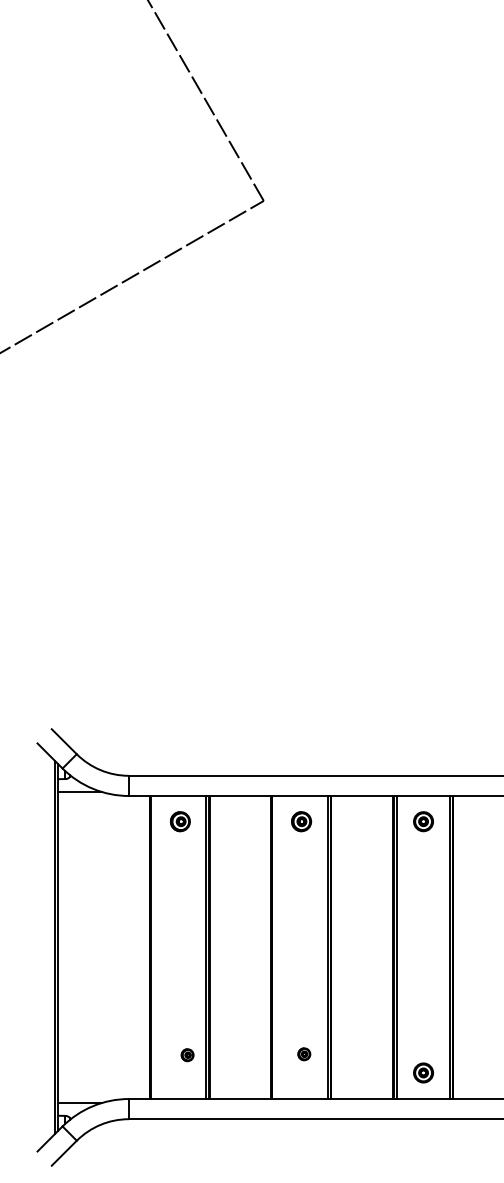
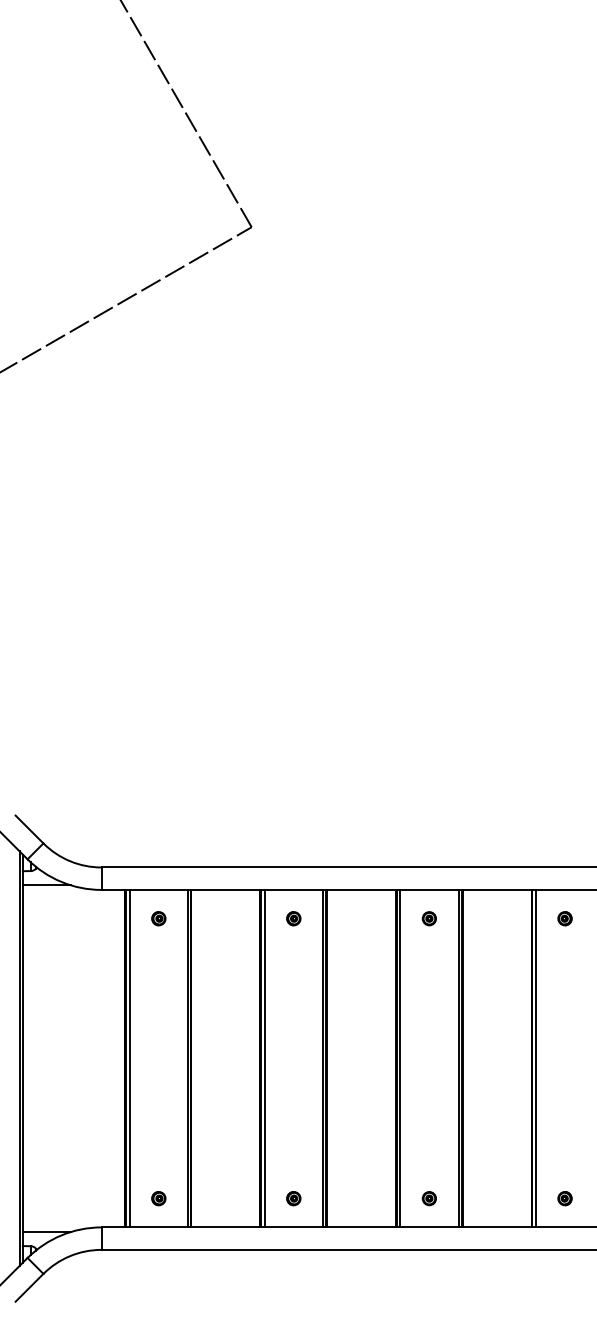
part: (180, 821) -> (158, 918), size x0.62
part: (301, 821) -> (293, 918), size x0.62
part: (422, 821) -> (428, 918), size x0.62
line: (154, 947) -> (129, 1058), added
line: (275, 947) -> (264, 1058), added
part: (304, 1054) -> (293, 1198), moved
part: (187, 1055) -> (158, 1198), moved
part: (422, 1073) -> (428, 1198), size x0.62

